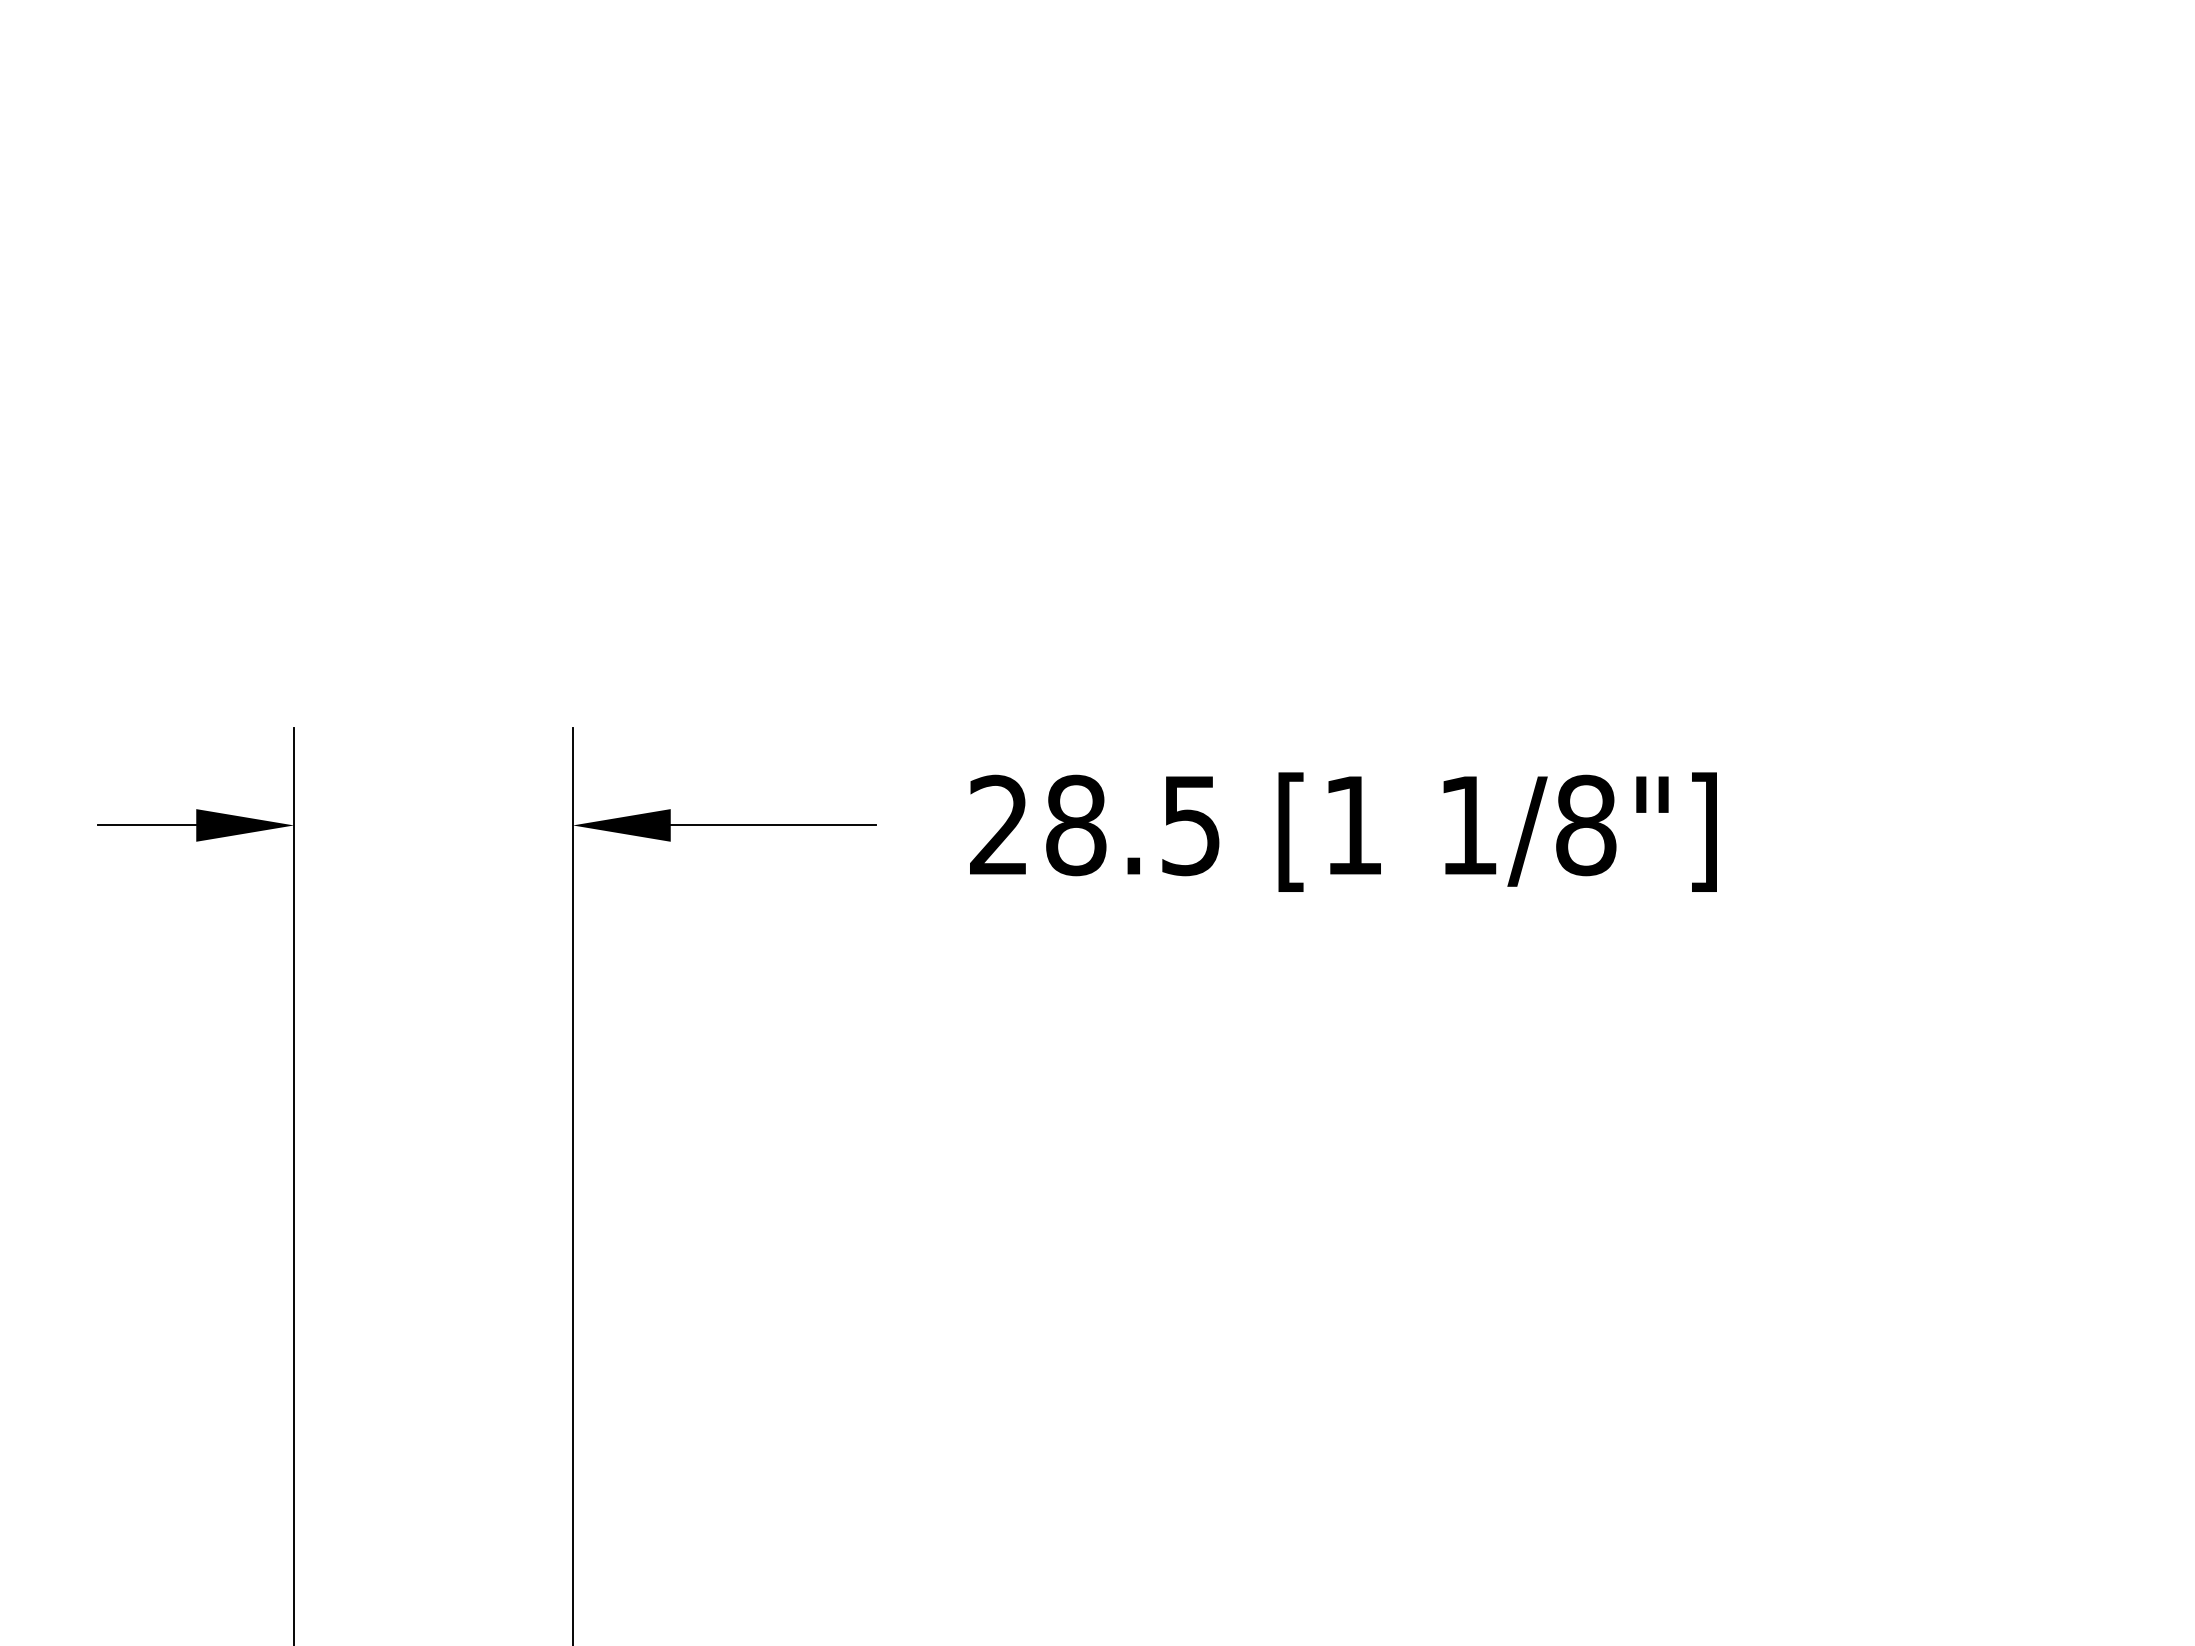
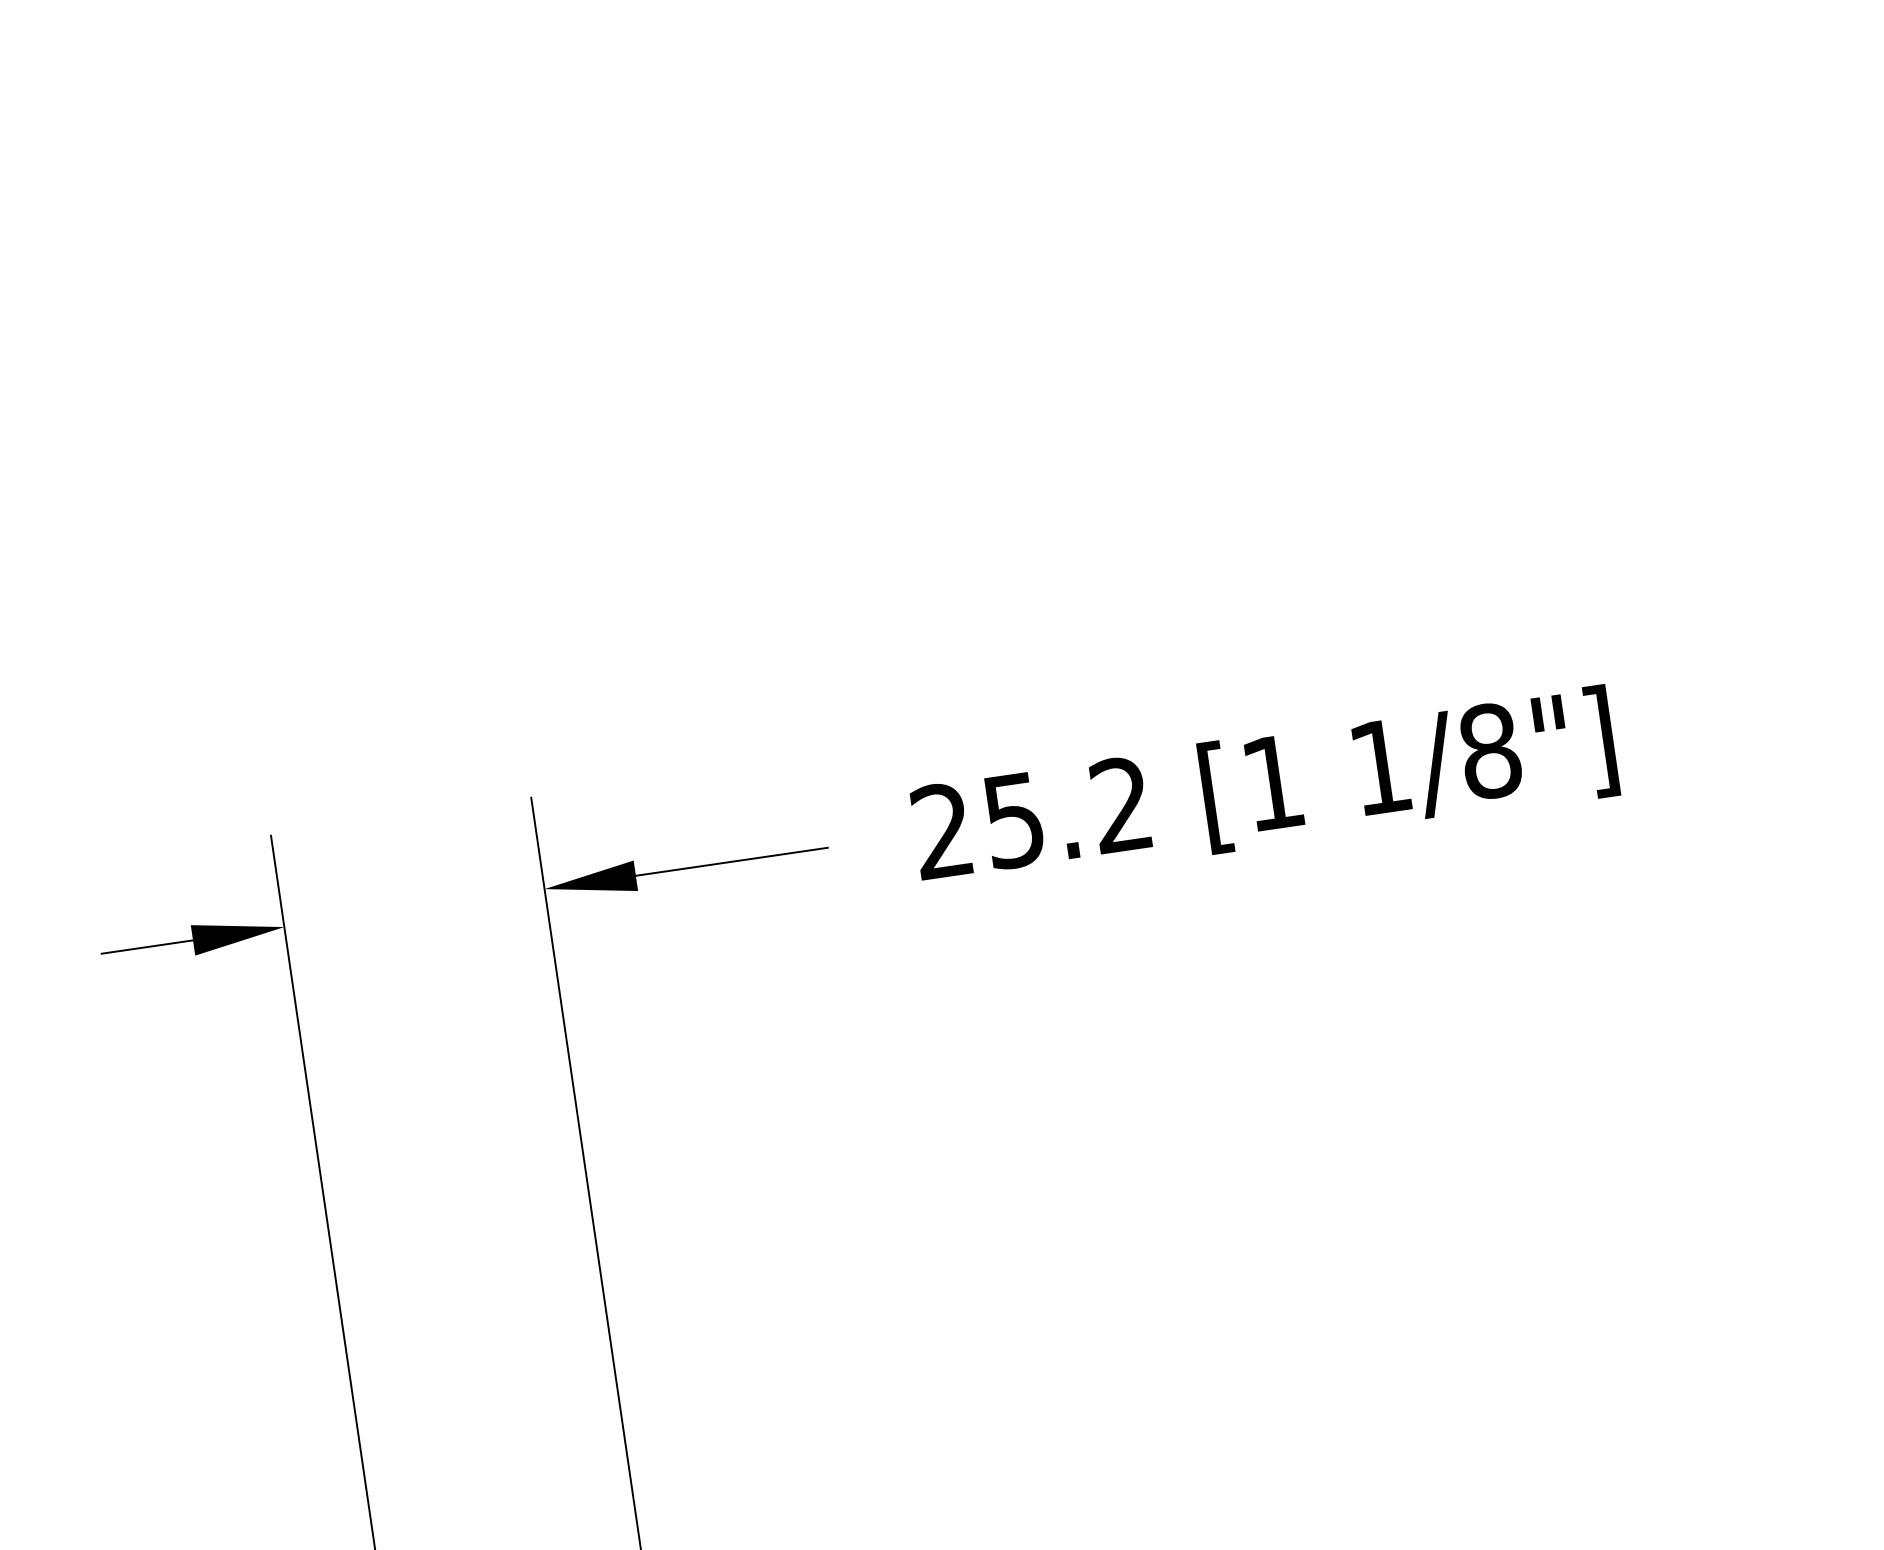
text: (1132, 825) -> (1066, 812), 28.5 -> 25.2

